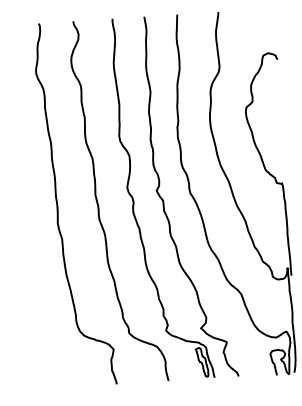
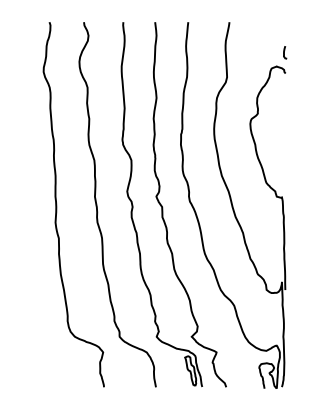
curve: (275, 38) -> (284, 52), added

